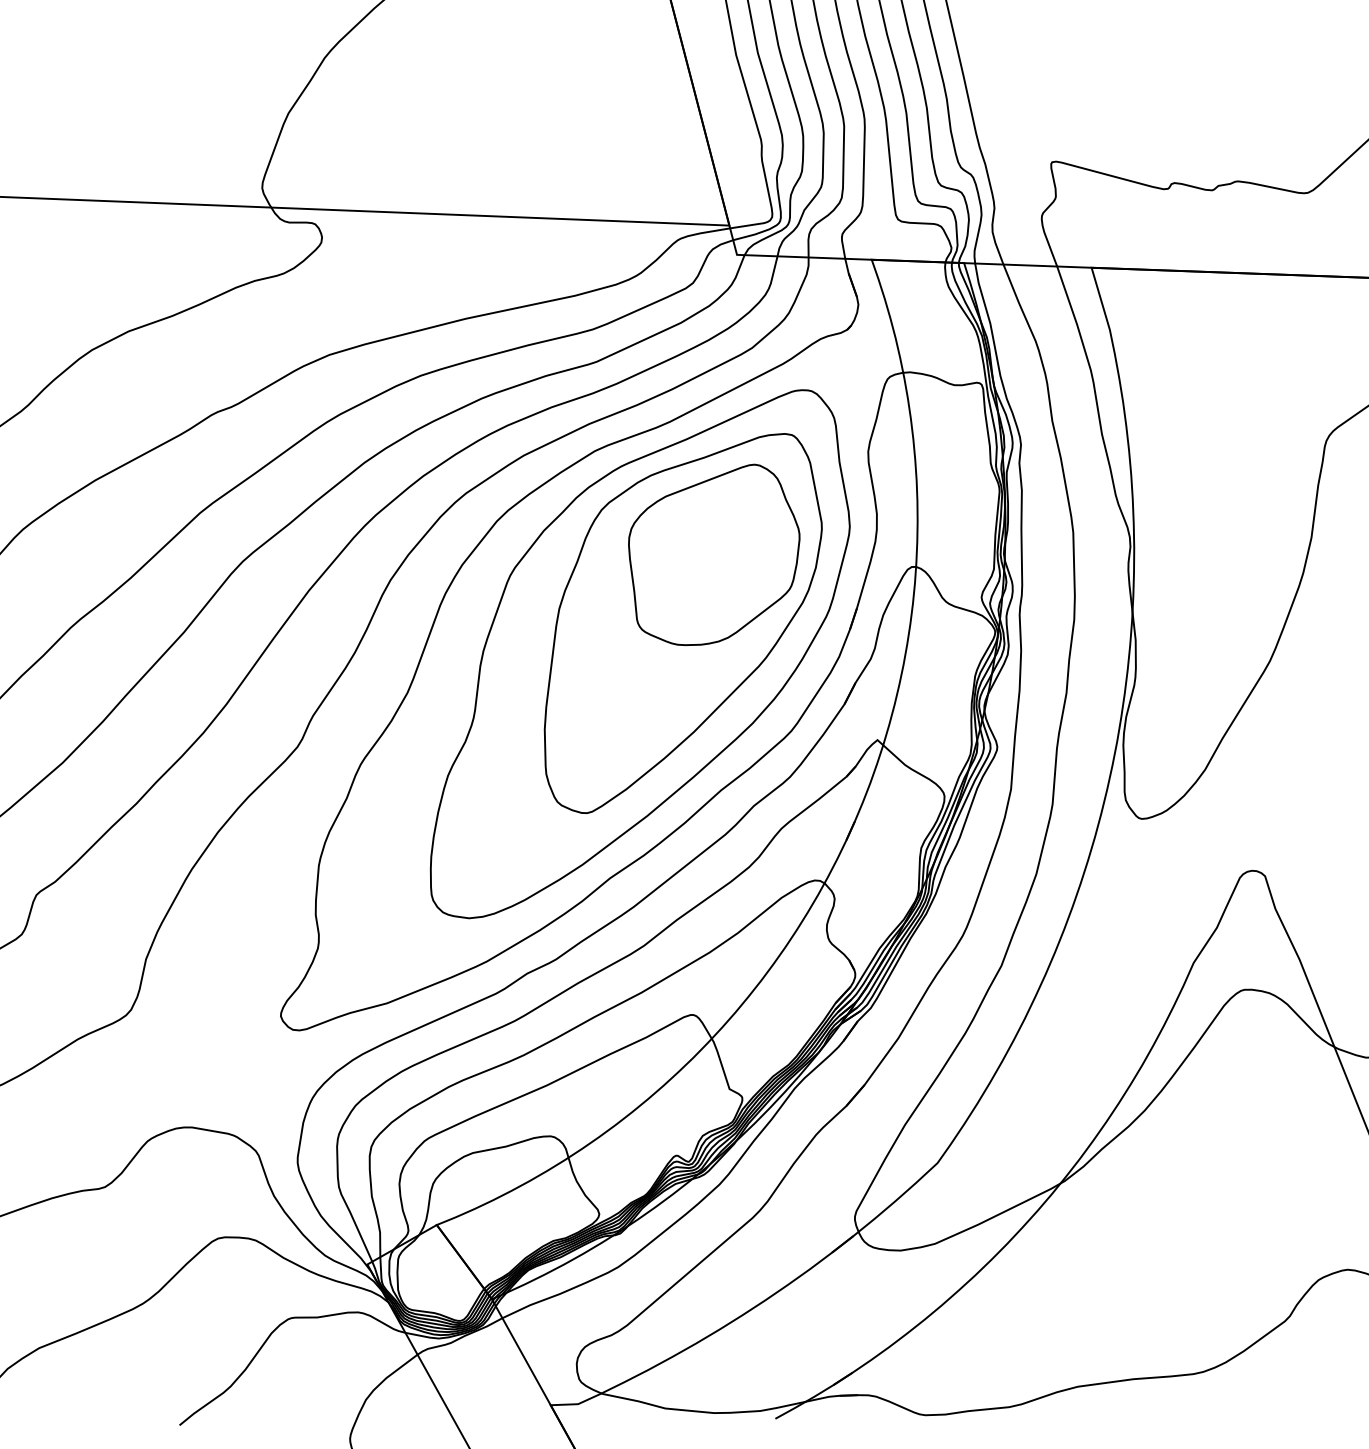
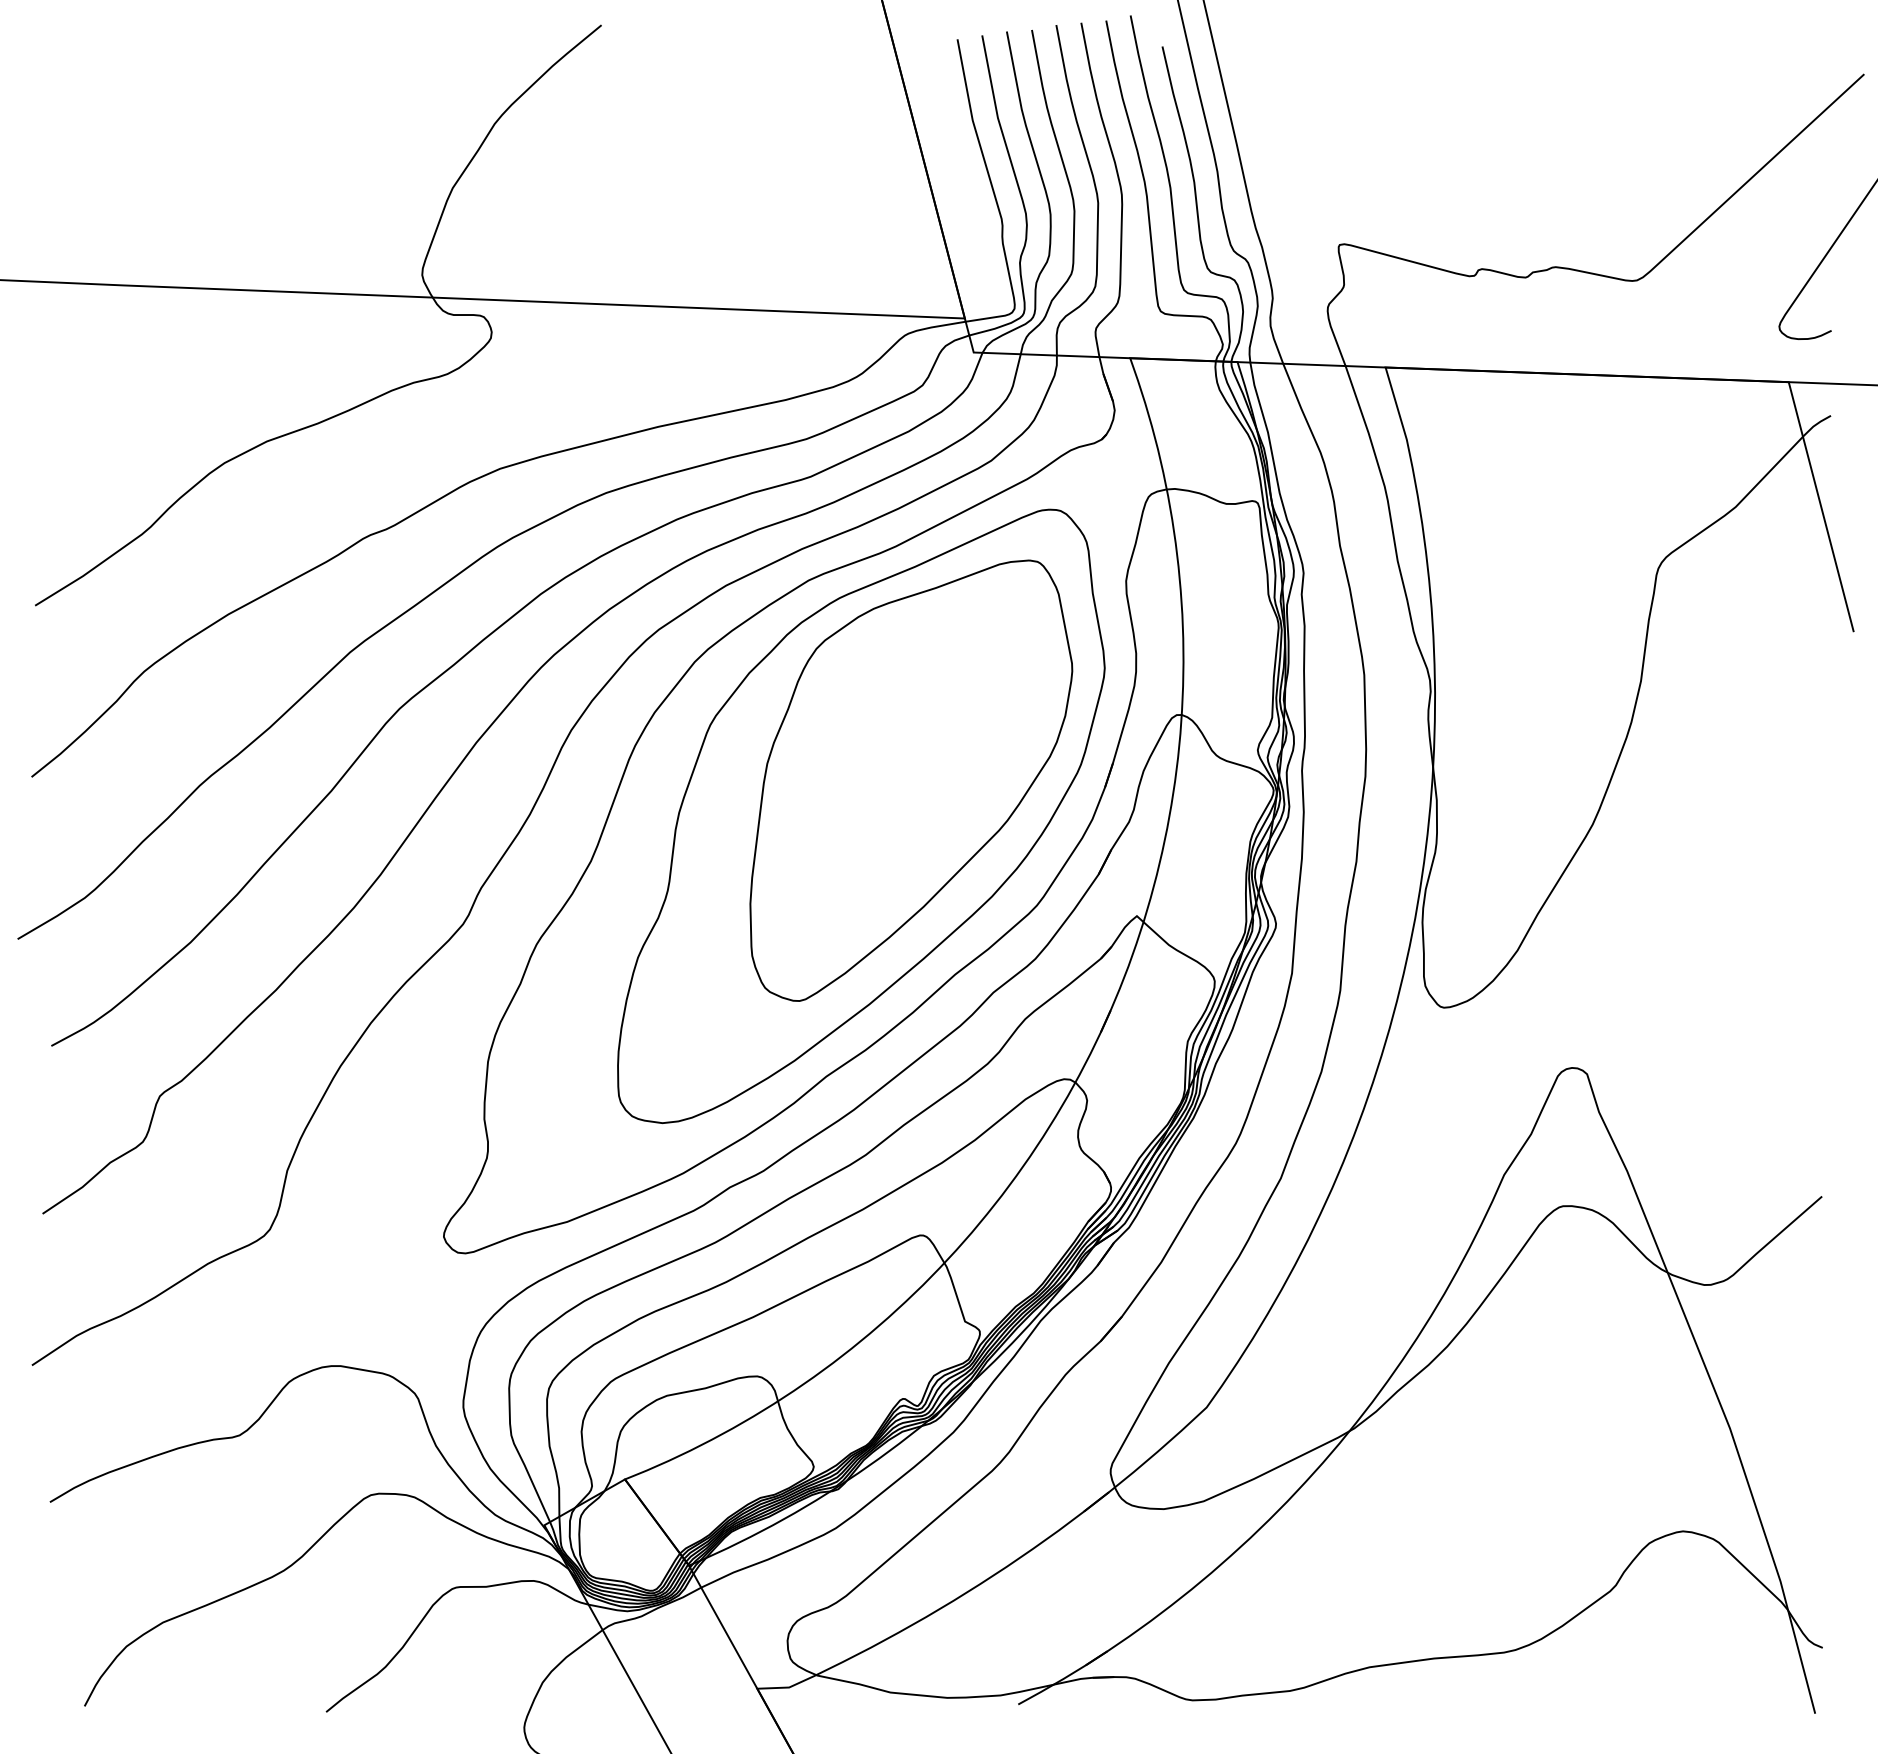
part: (714, 554) -> (947, 700), removed

